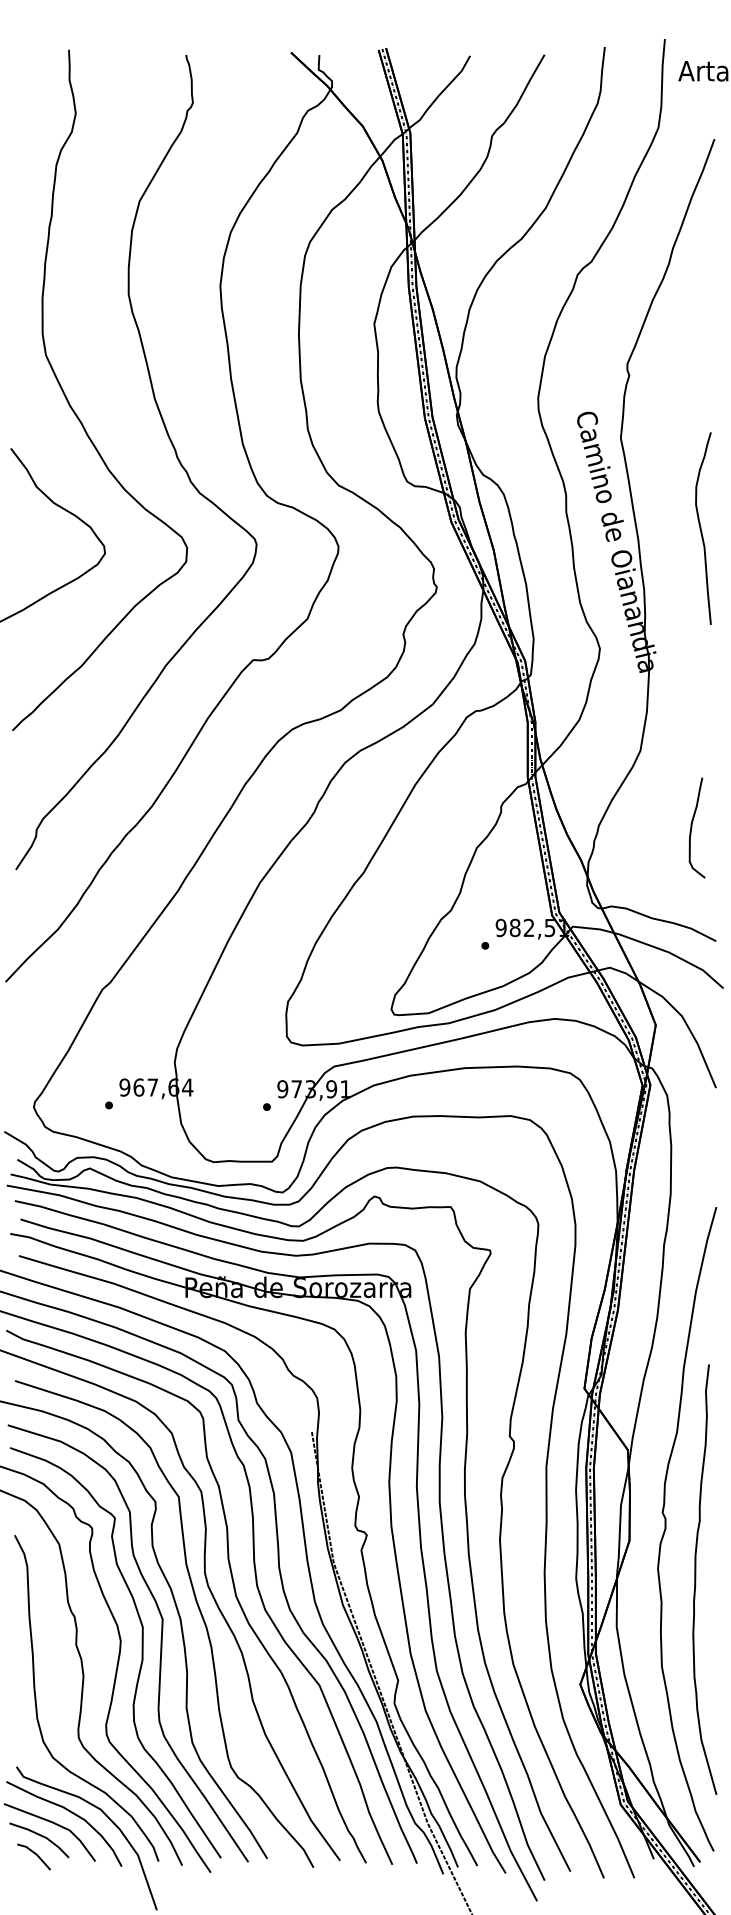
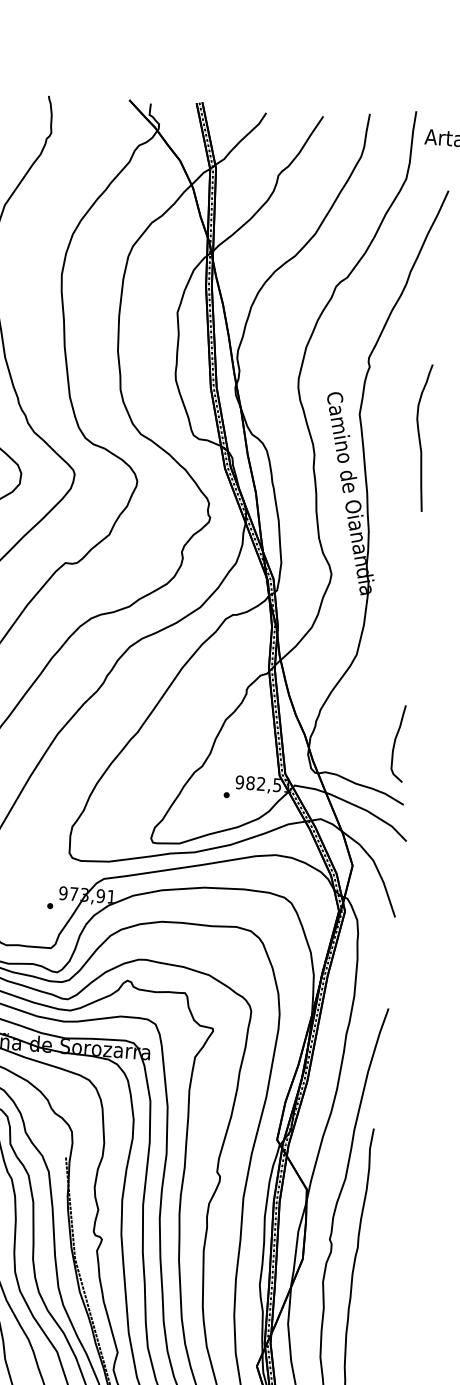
curve: (701, 528) -> (420, 437), moved
curve: (692, 827) -> (395, 742), moved

